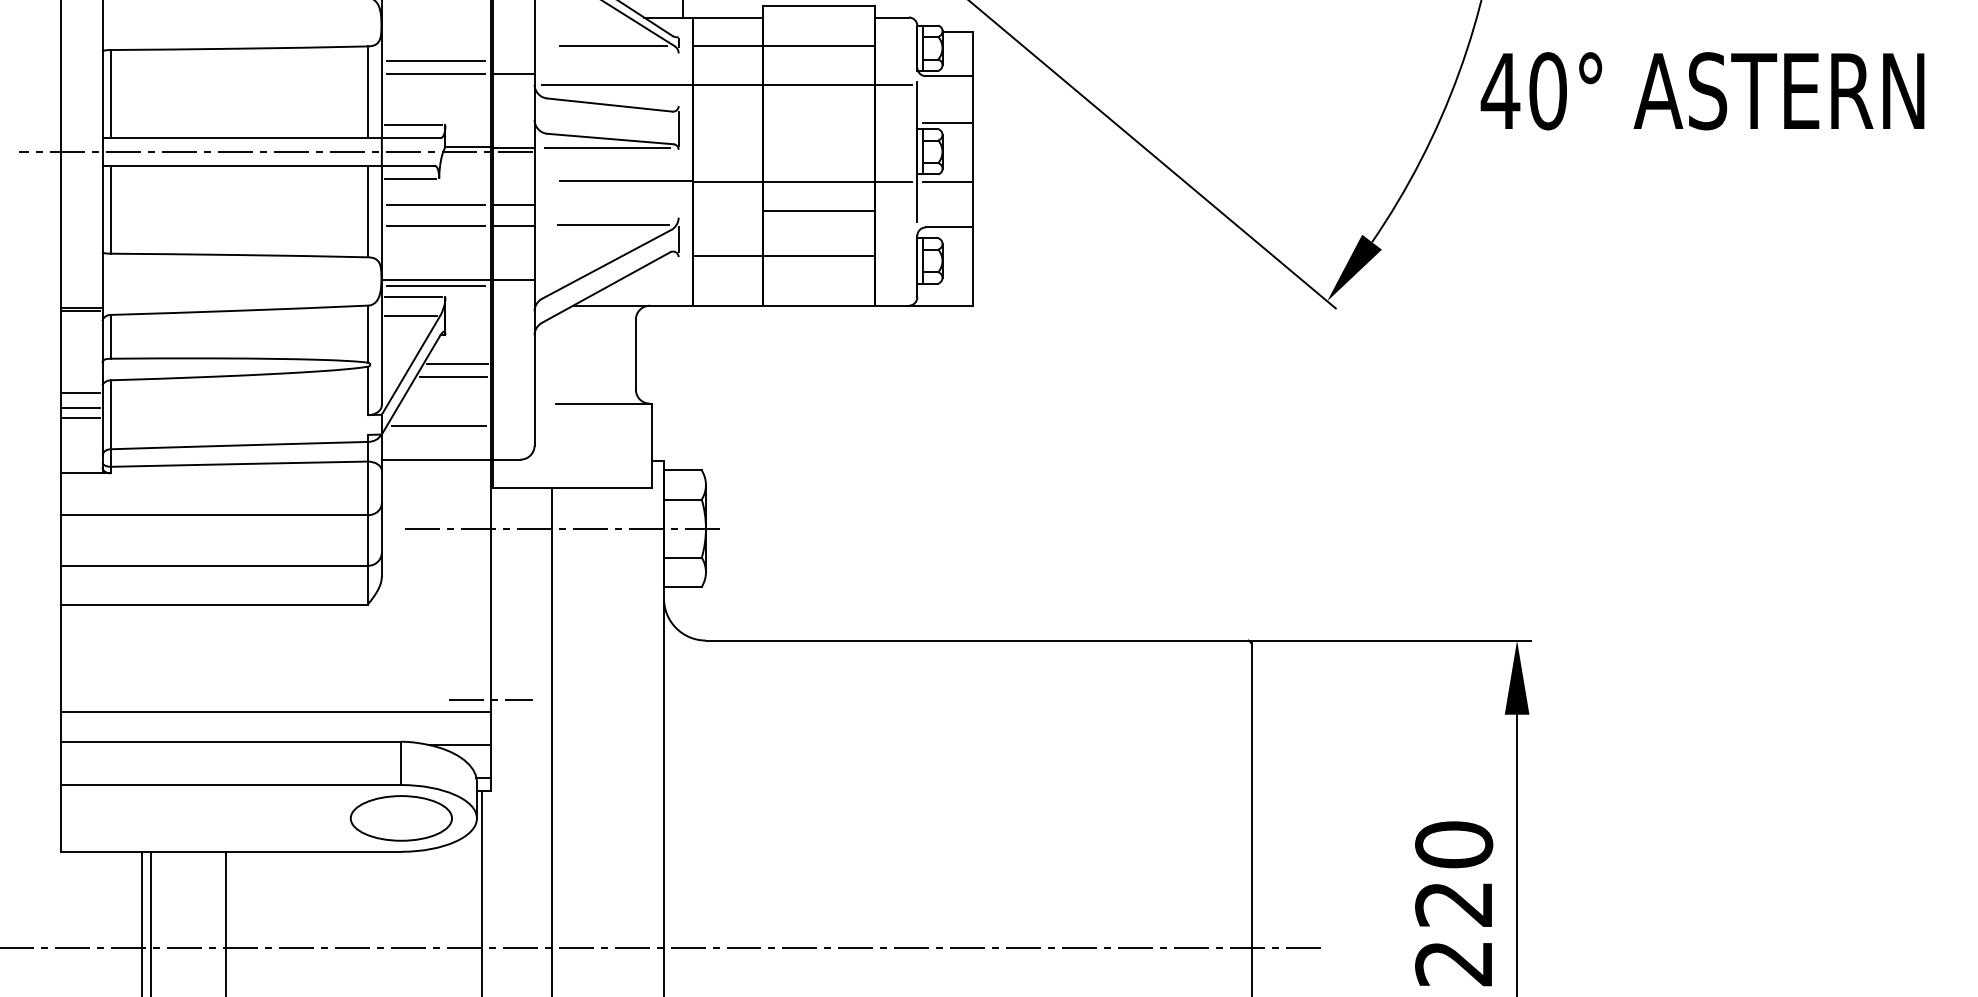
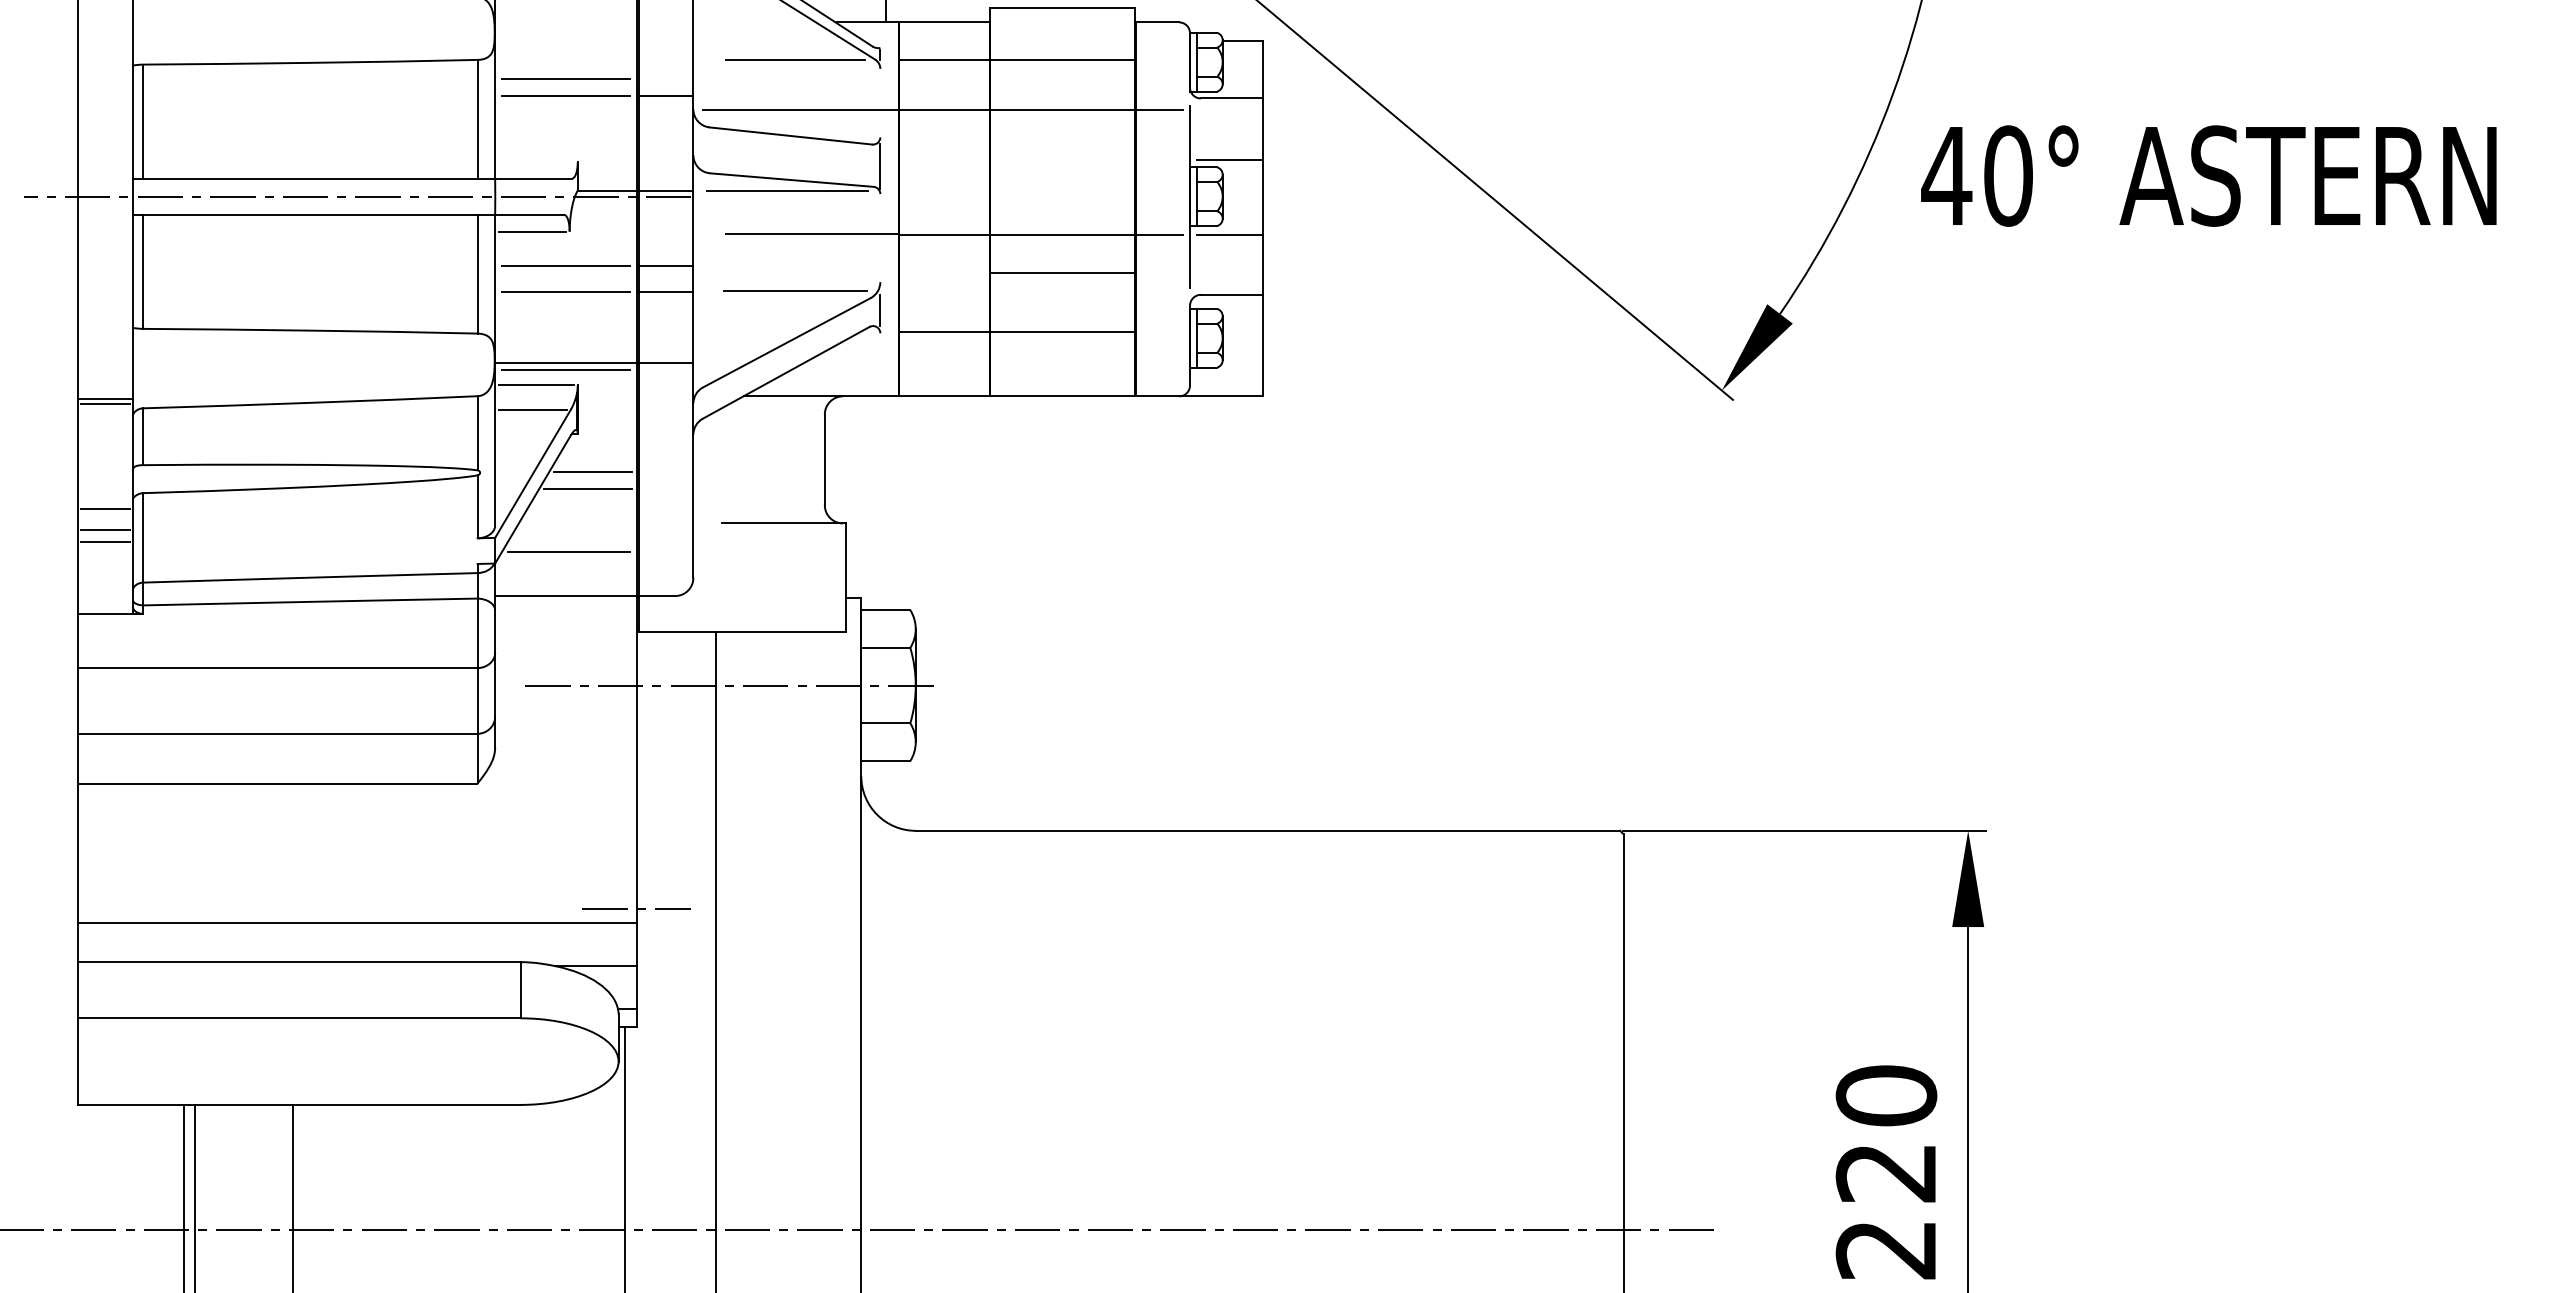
text: (1702, 90) -> (2208, 175), moved
line: (413, 125) -> (536, 162), removed
part: (401, 818) -> (520, 1061), removed

